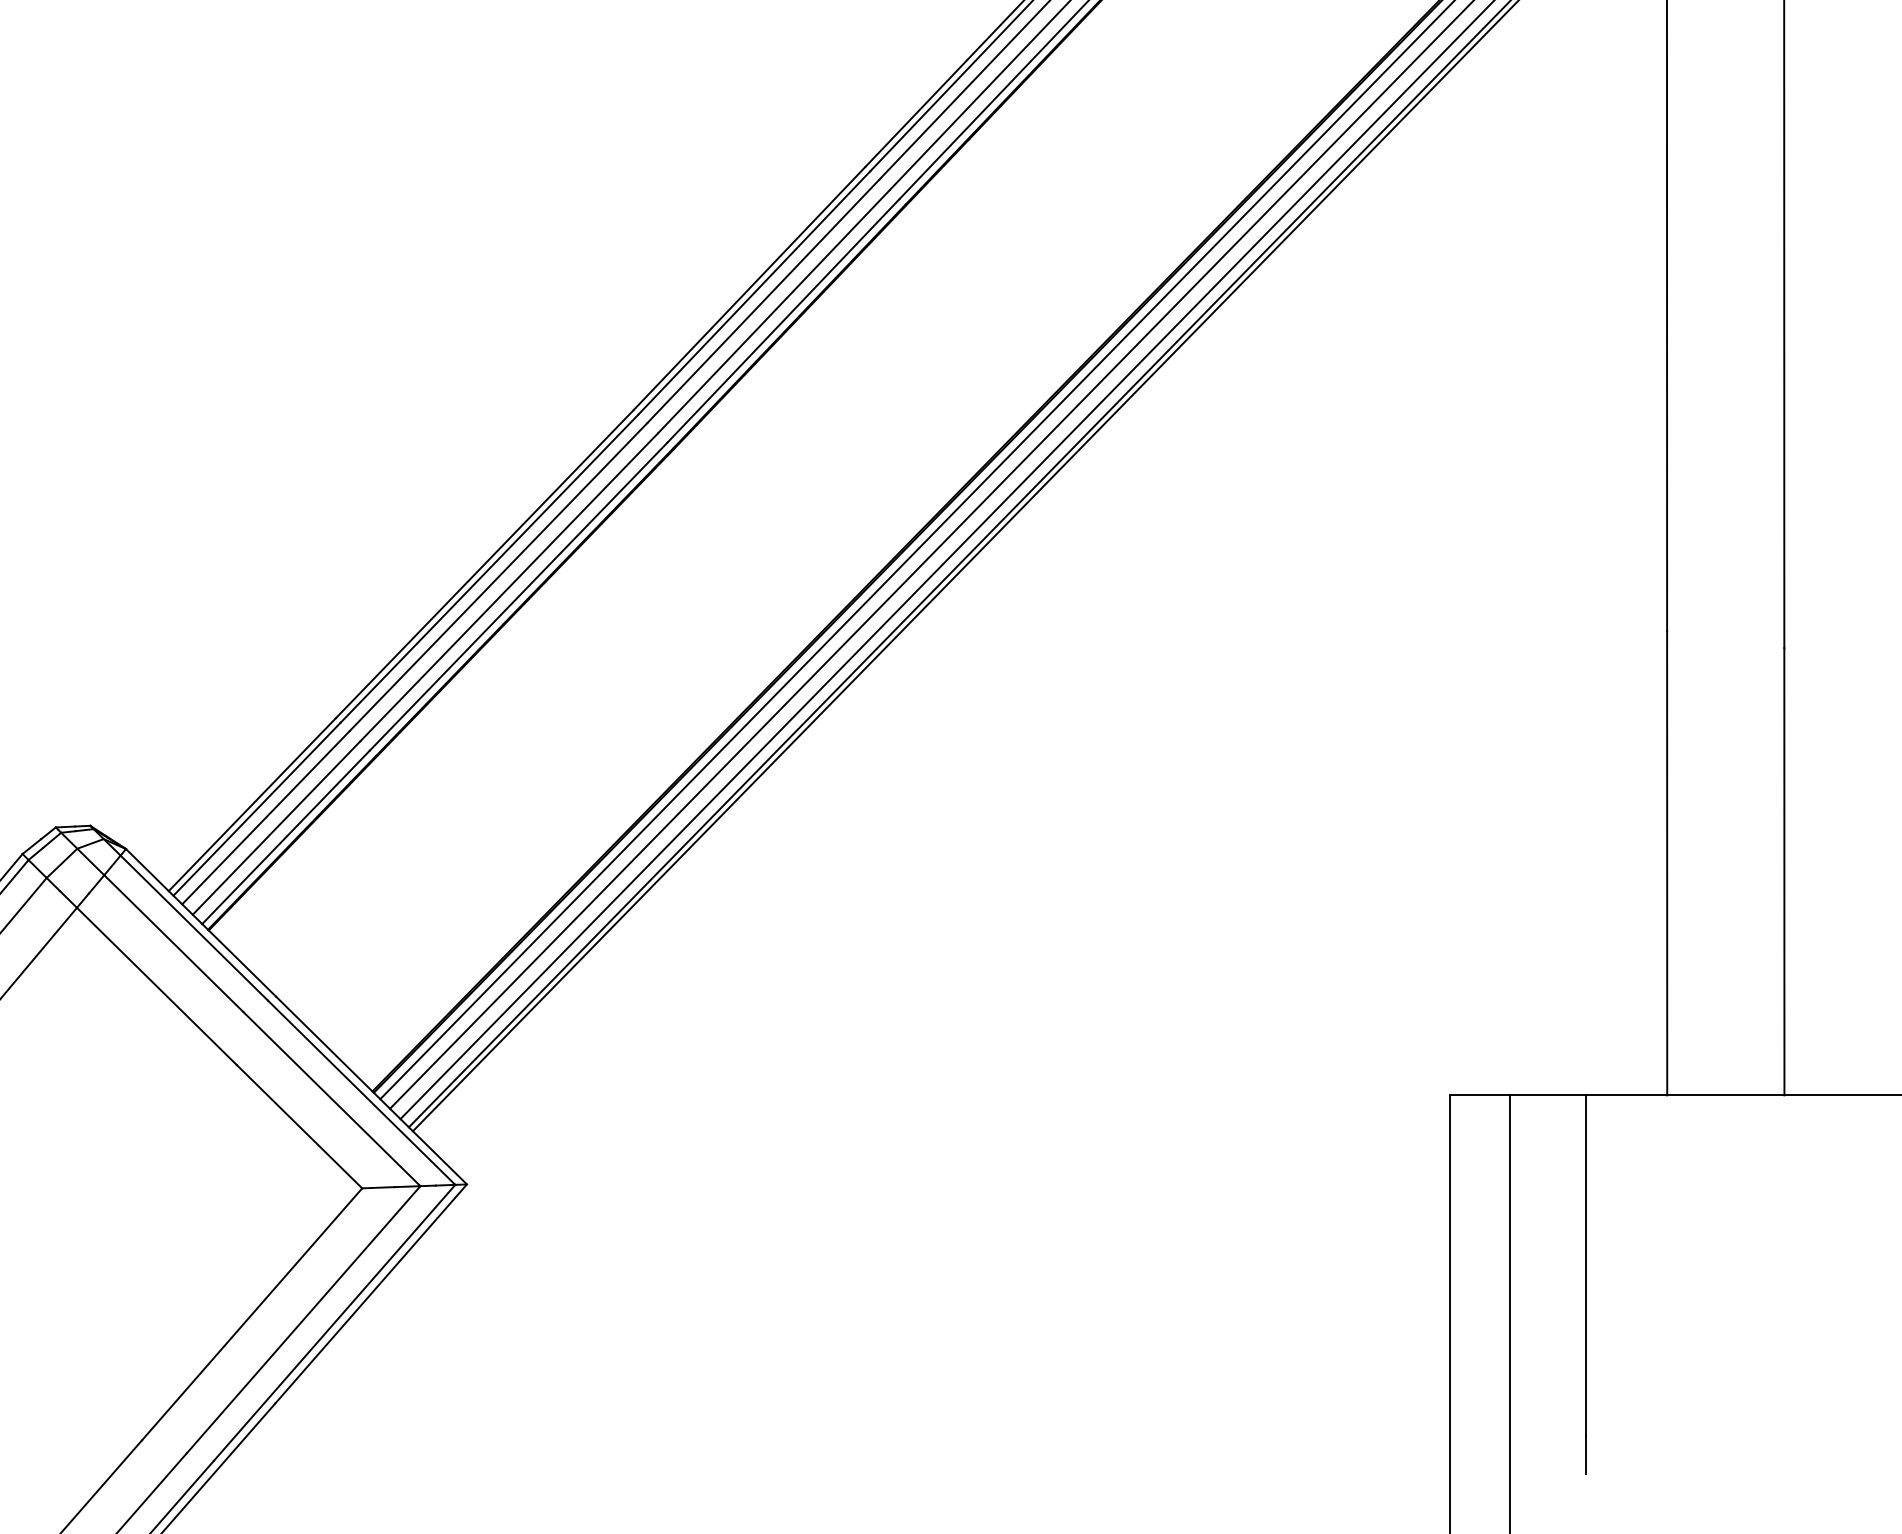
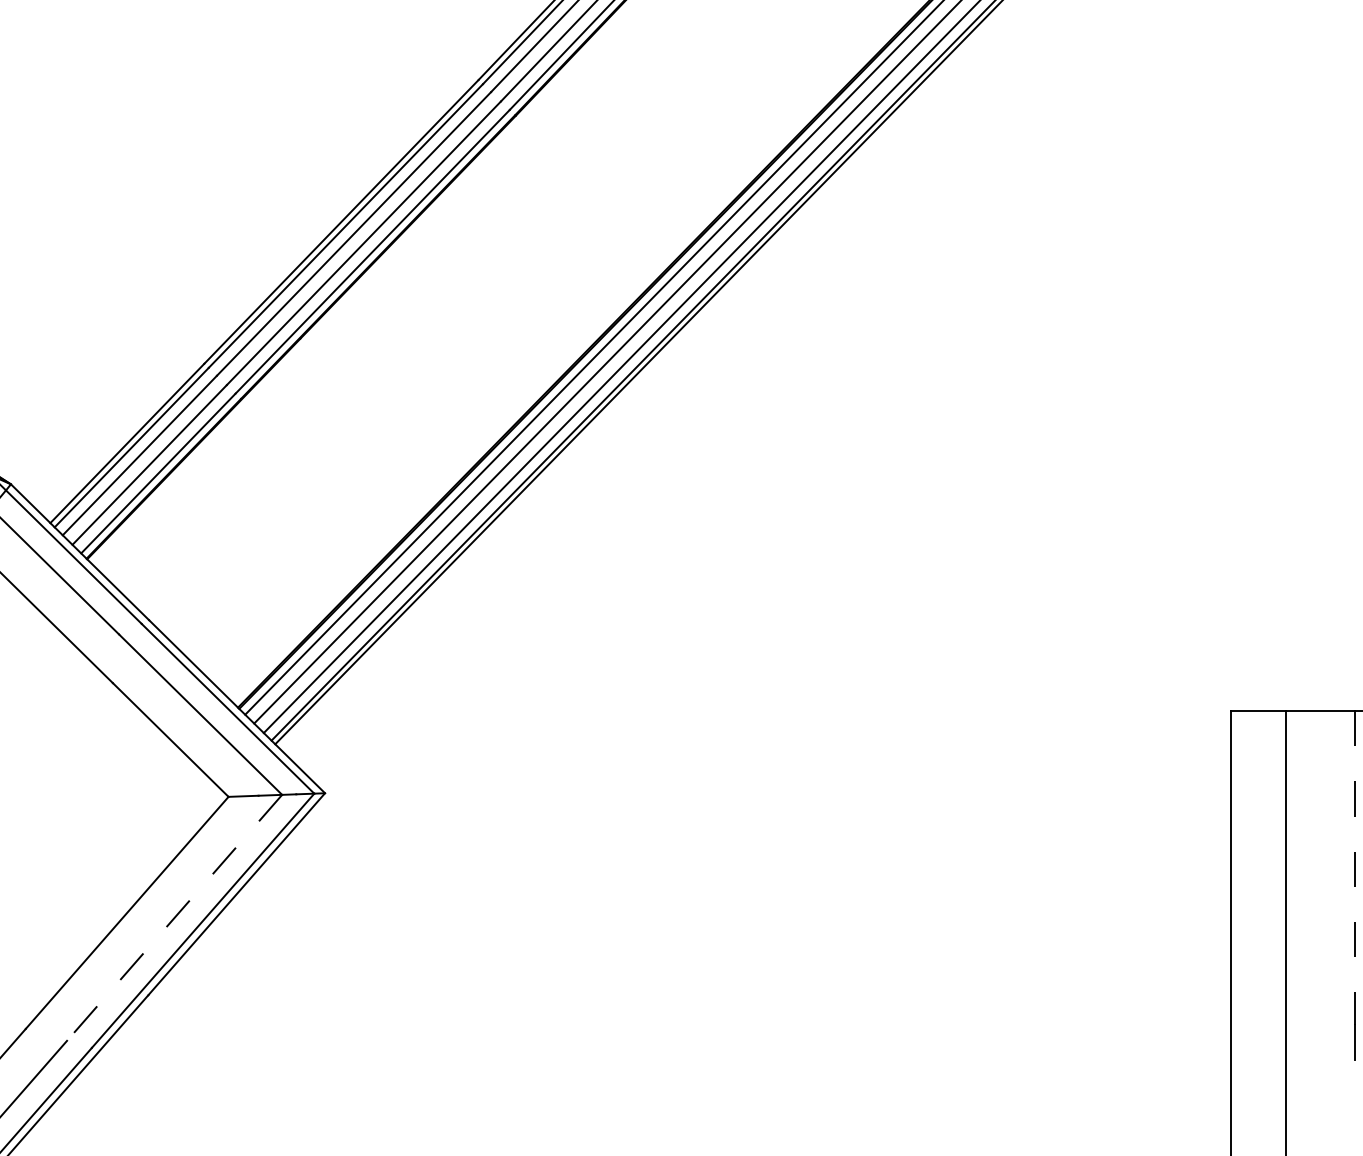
line: (1585, 1266) -> (1355, 868), solid -> dashed
line: (303, 1320) -> (174, 918), solid -> dashed

